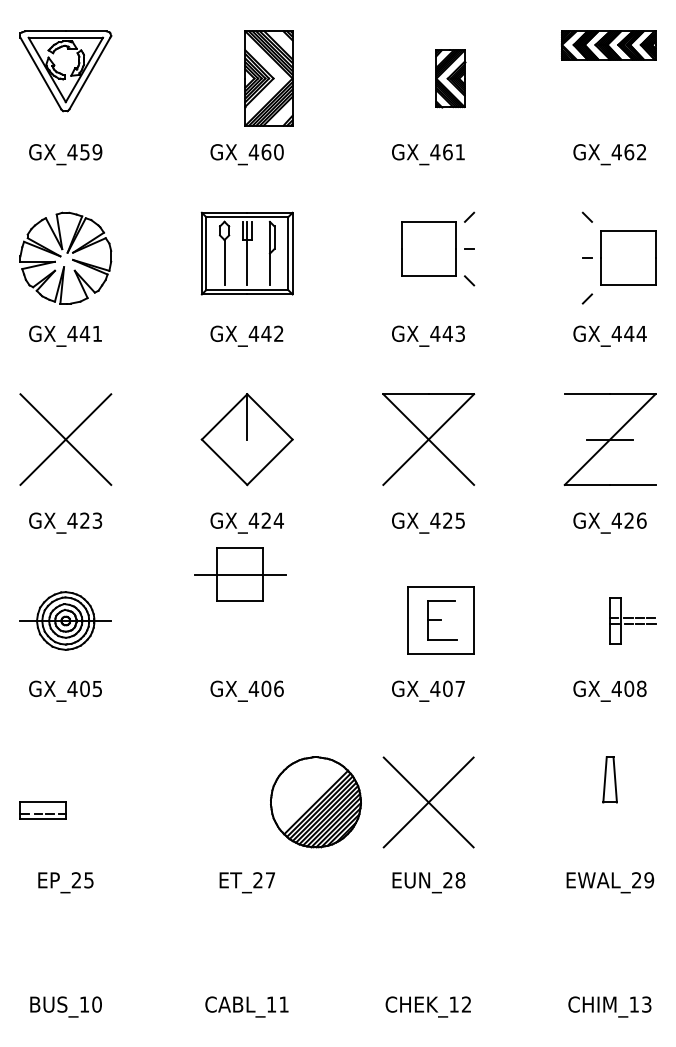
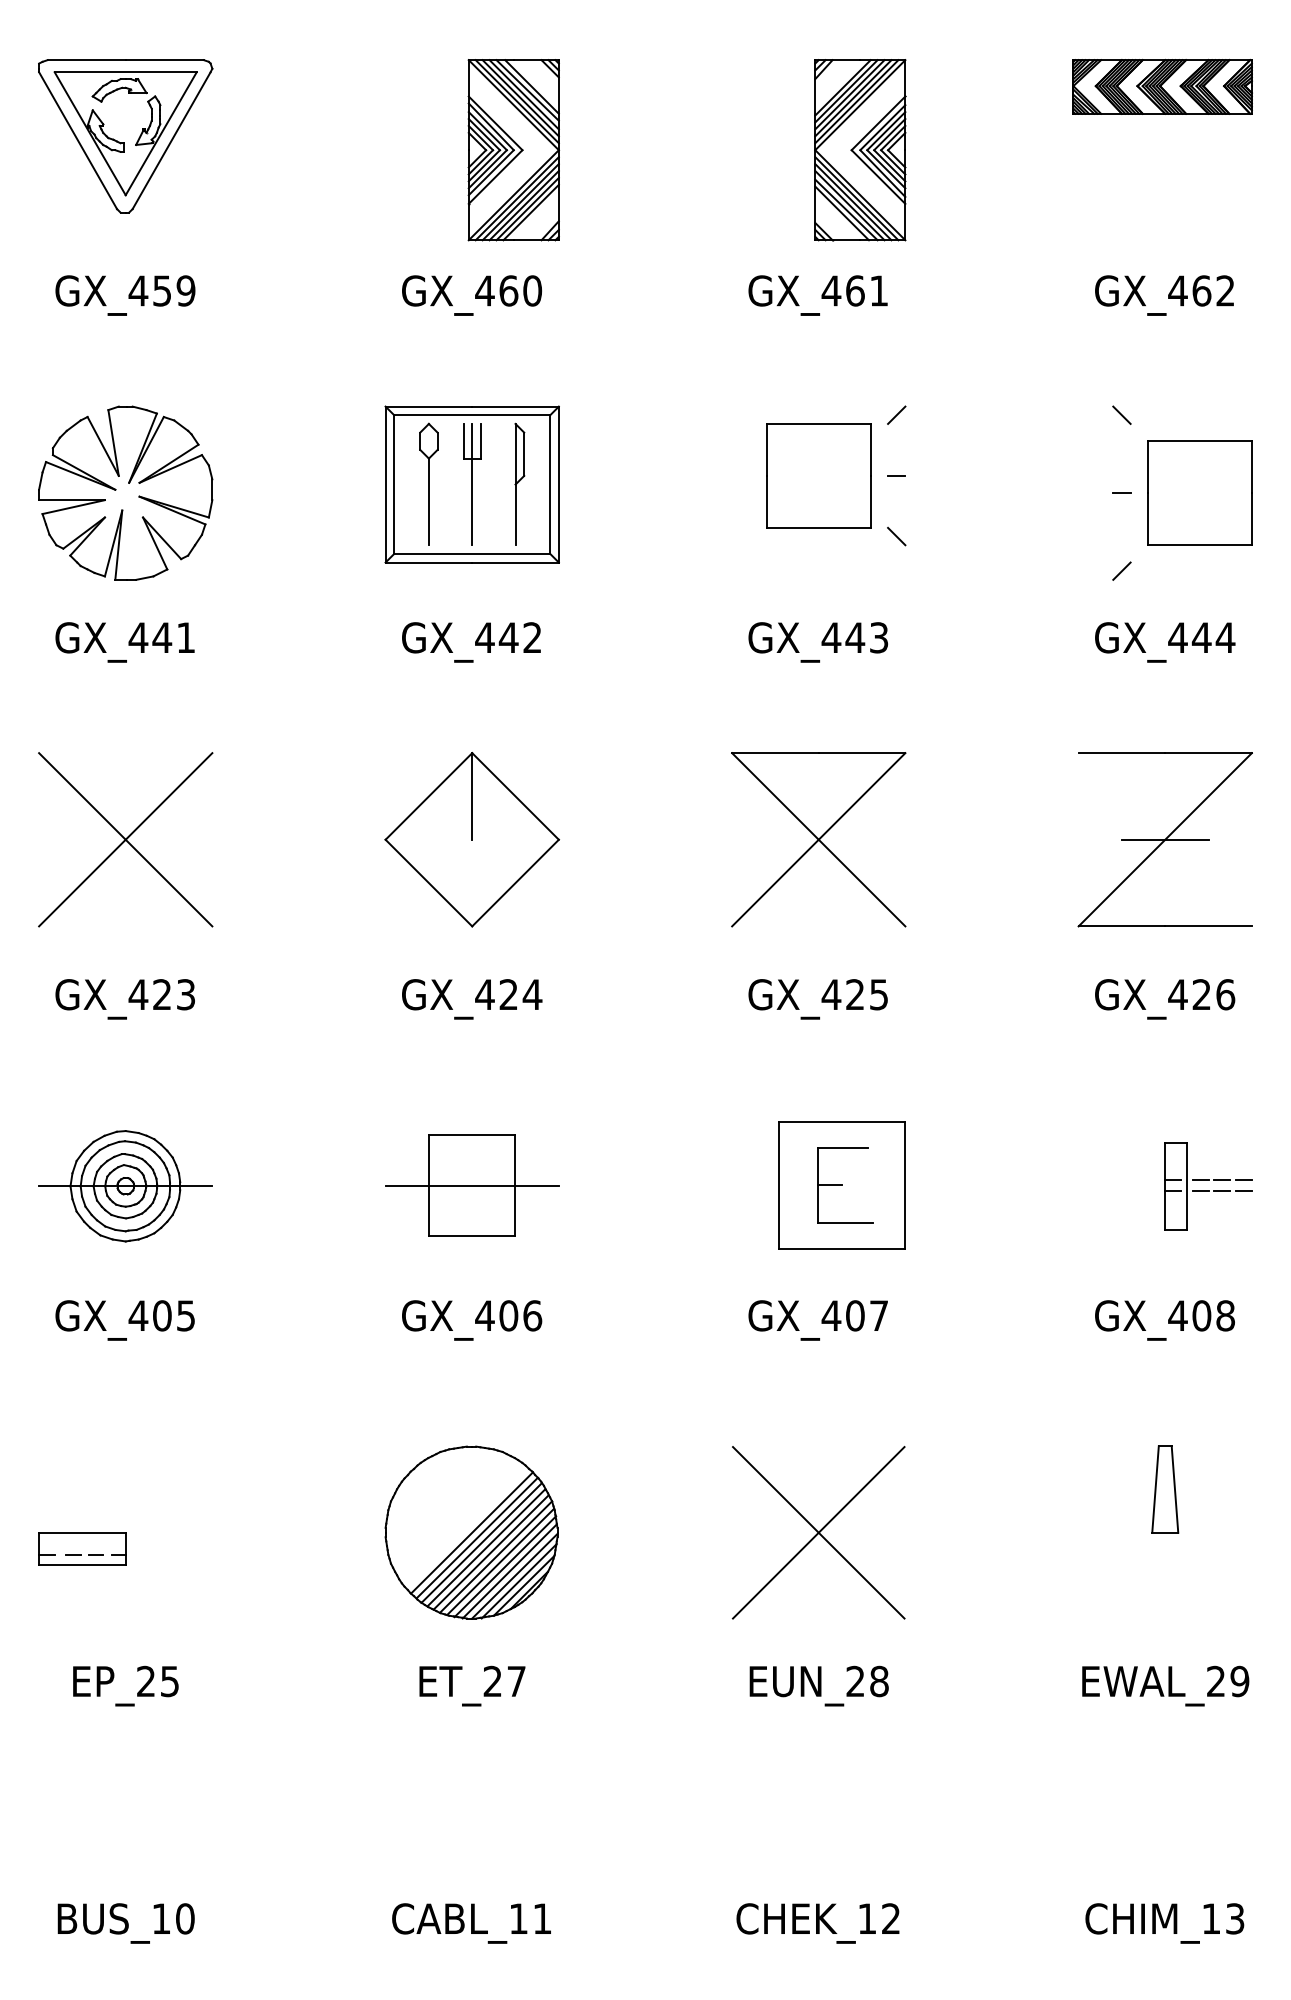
part: (450, 78) -> (860, 150), size x1.67
part: (240, 574) -> (472, 1185), moved
part: (315, 802) -> (470, 1532), moved

